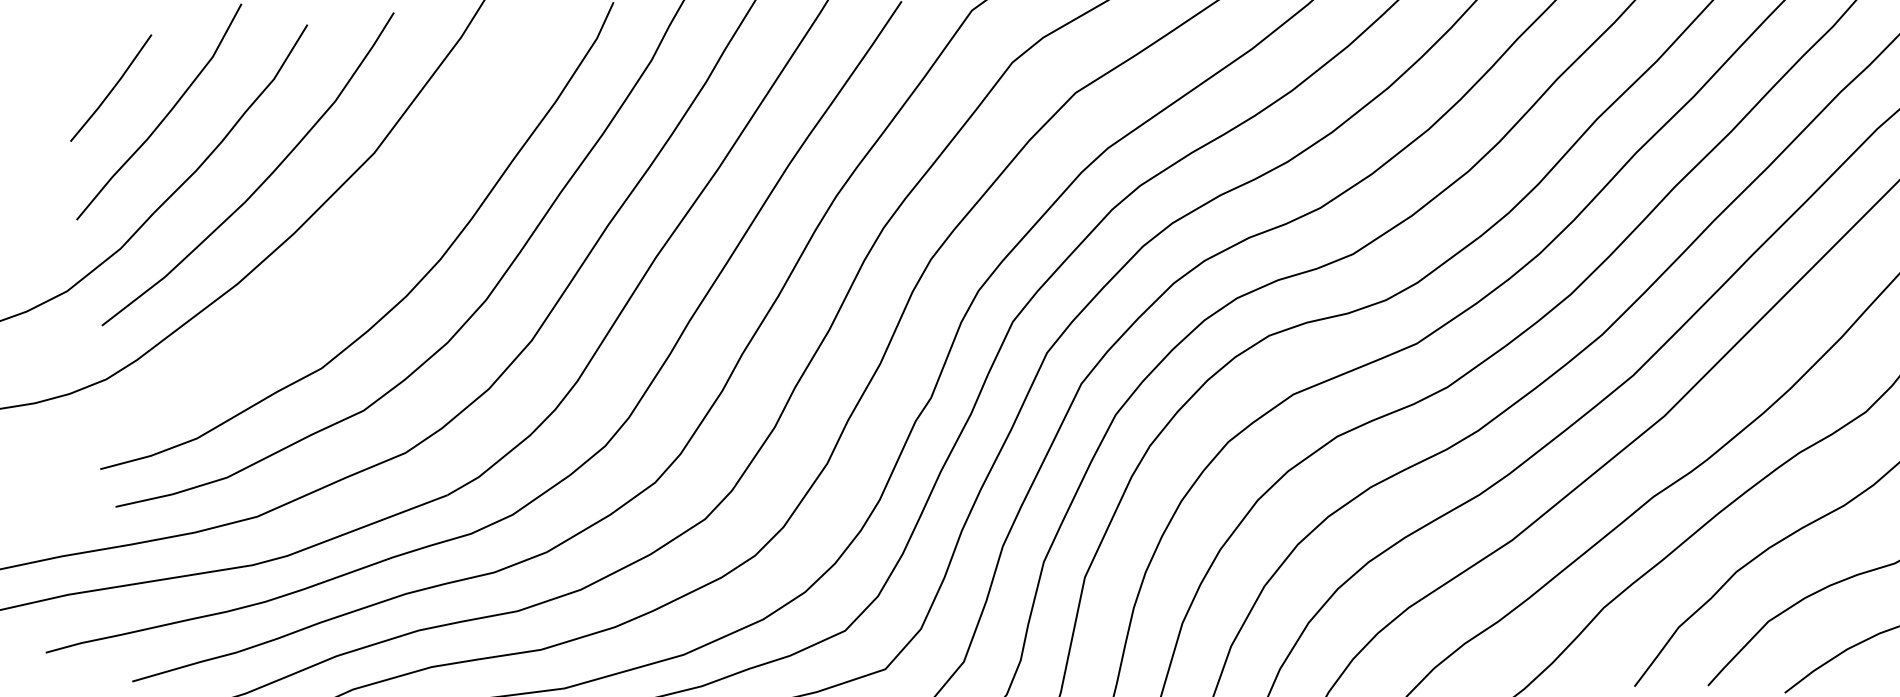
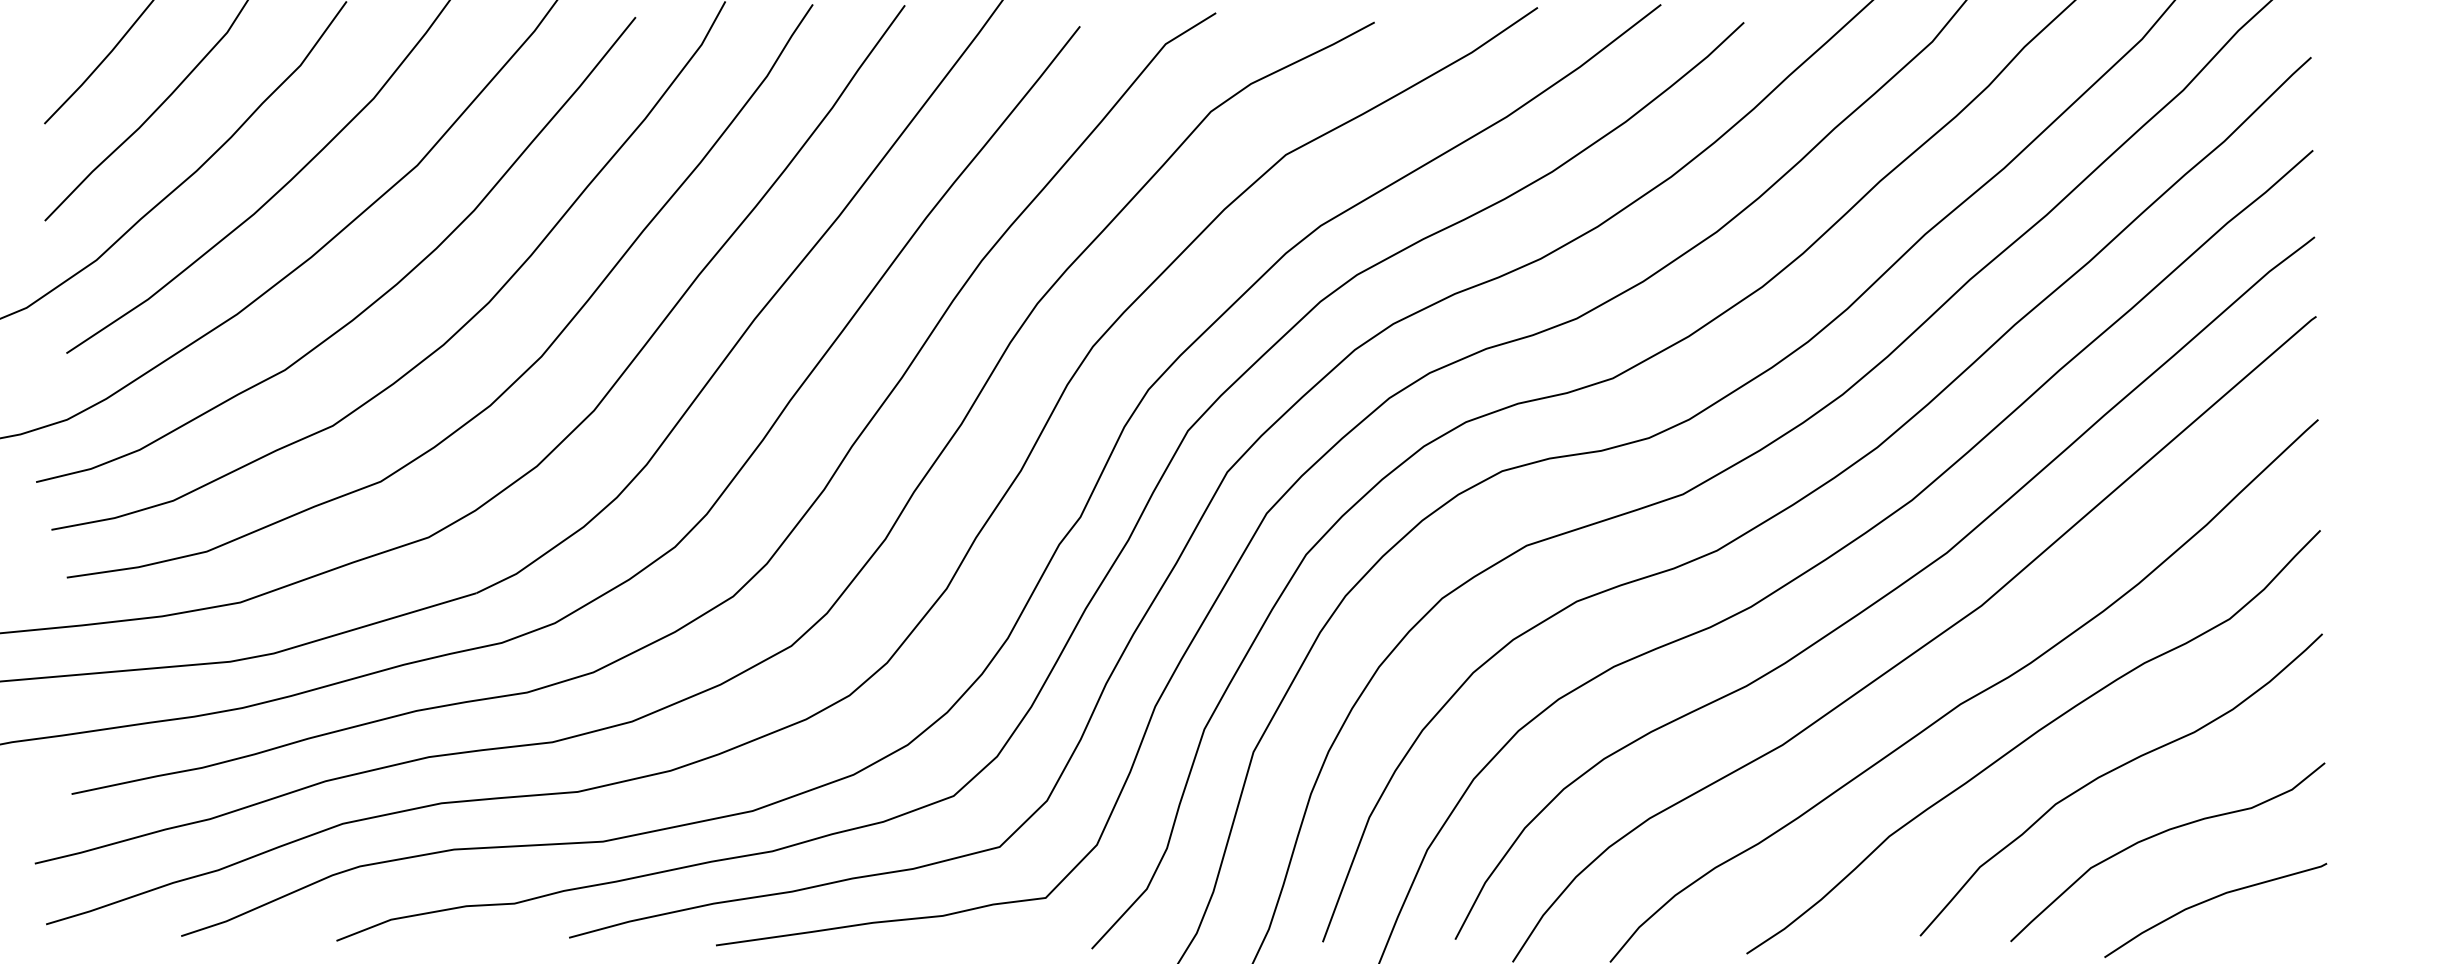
curve: (350, 262) -> (377, 298), added

